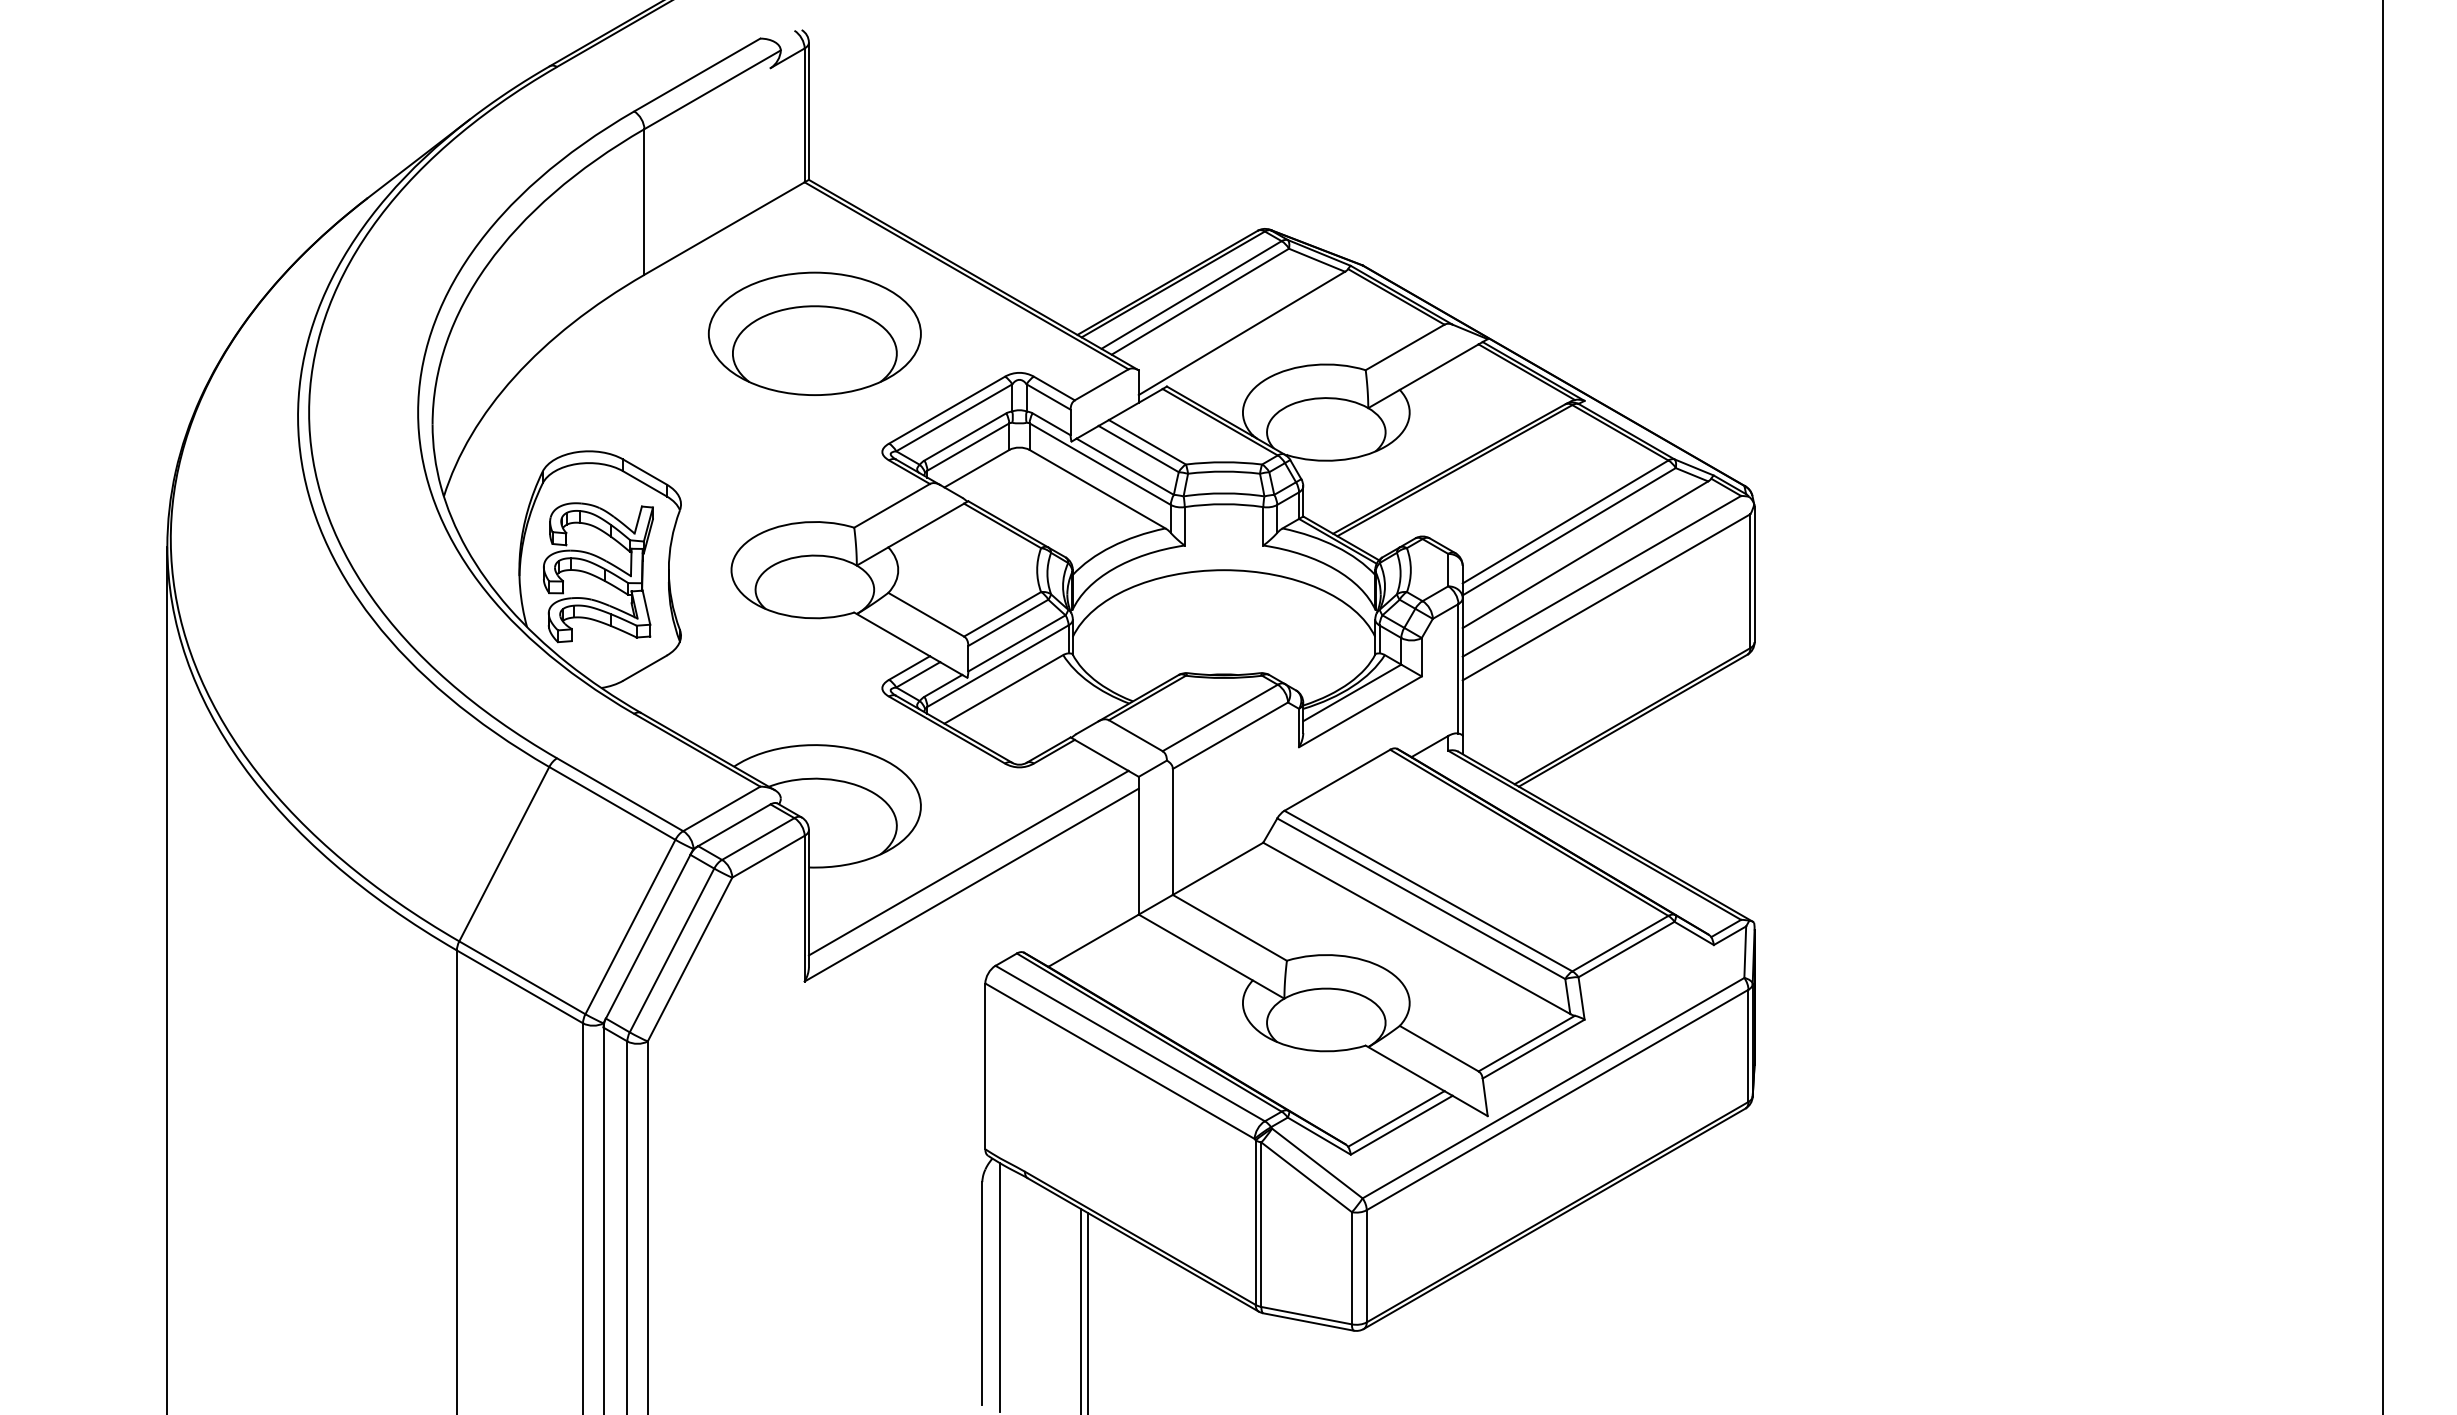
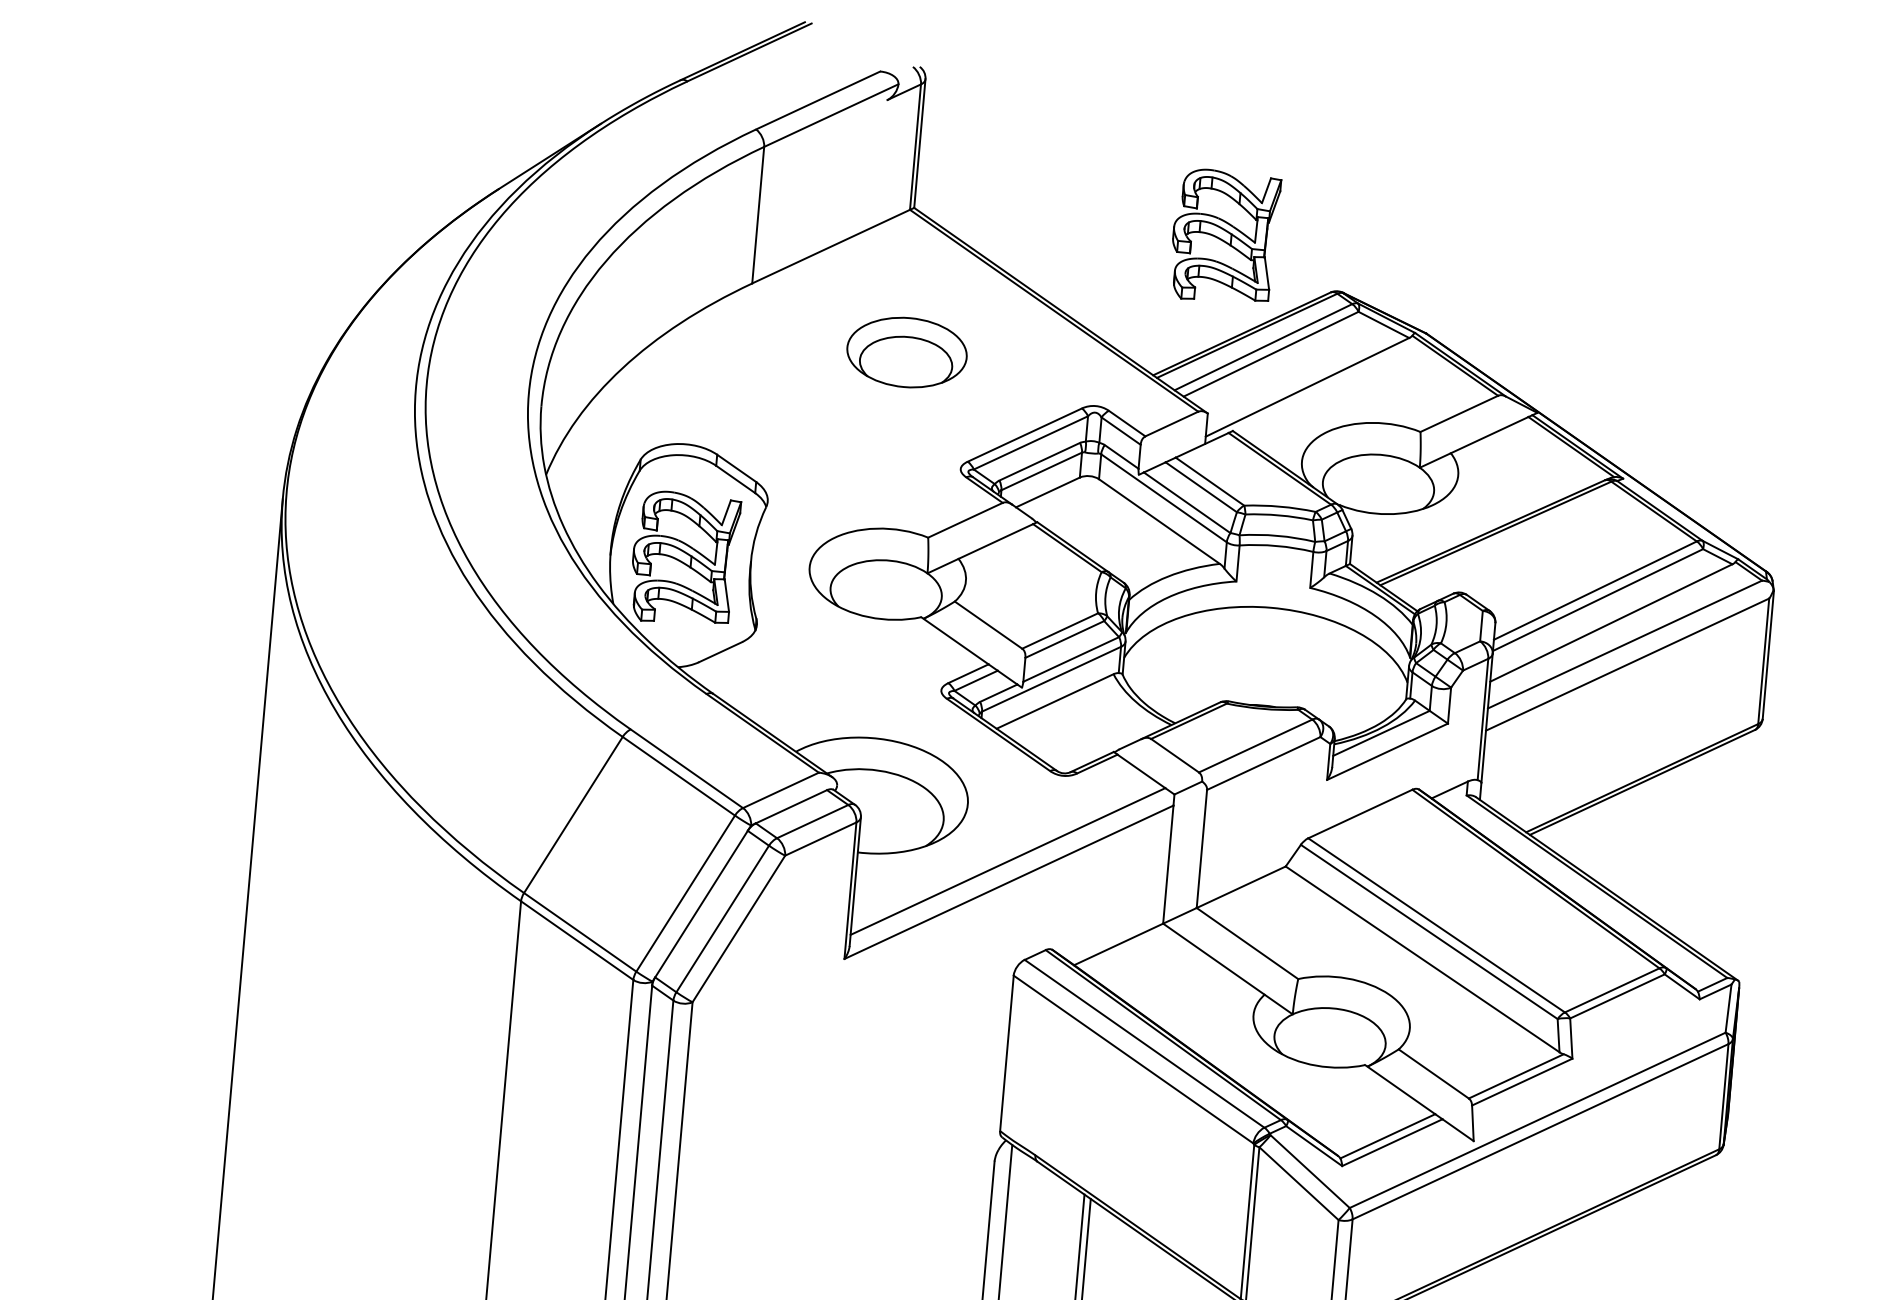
part: (1140, 181) -> (1224, 236), added
part: (814, 333) -> (906, 352), size x0.6

